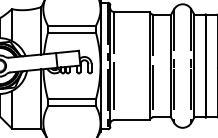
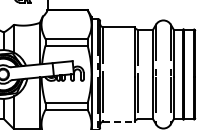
line: (131, 119) -> (118, 121), solid -> dashed

